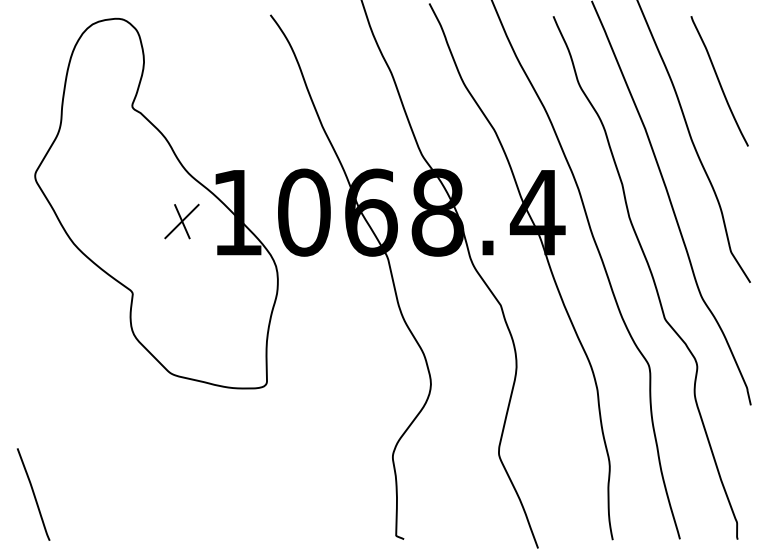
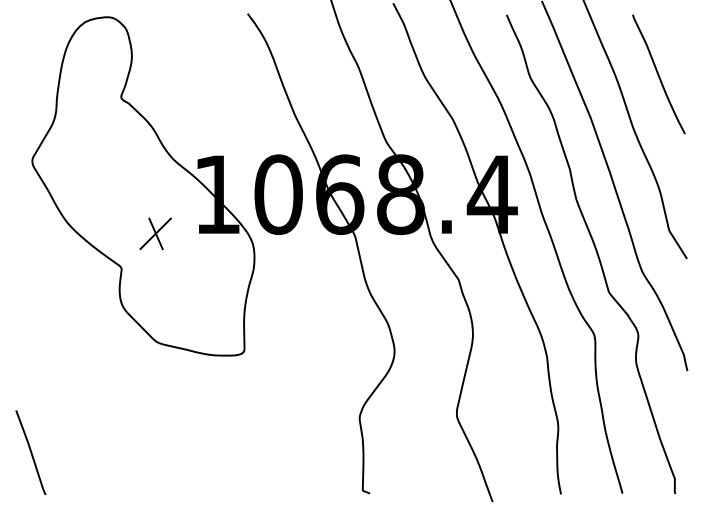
part: (181, 221) -> (155, 233), moved

